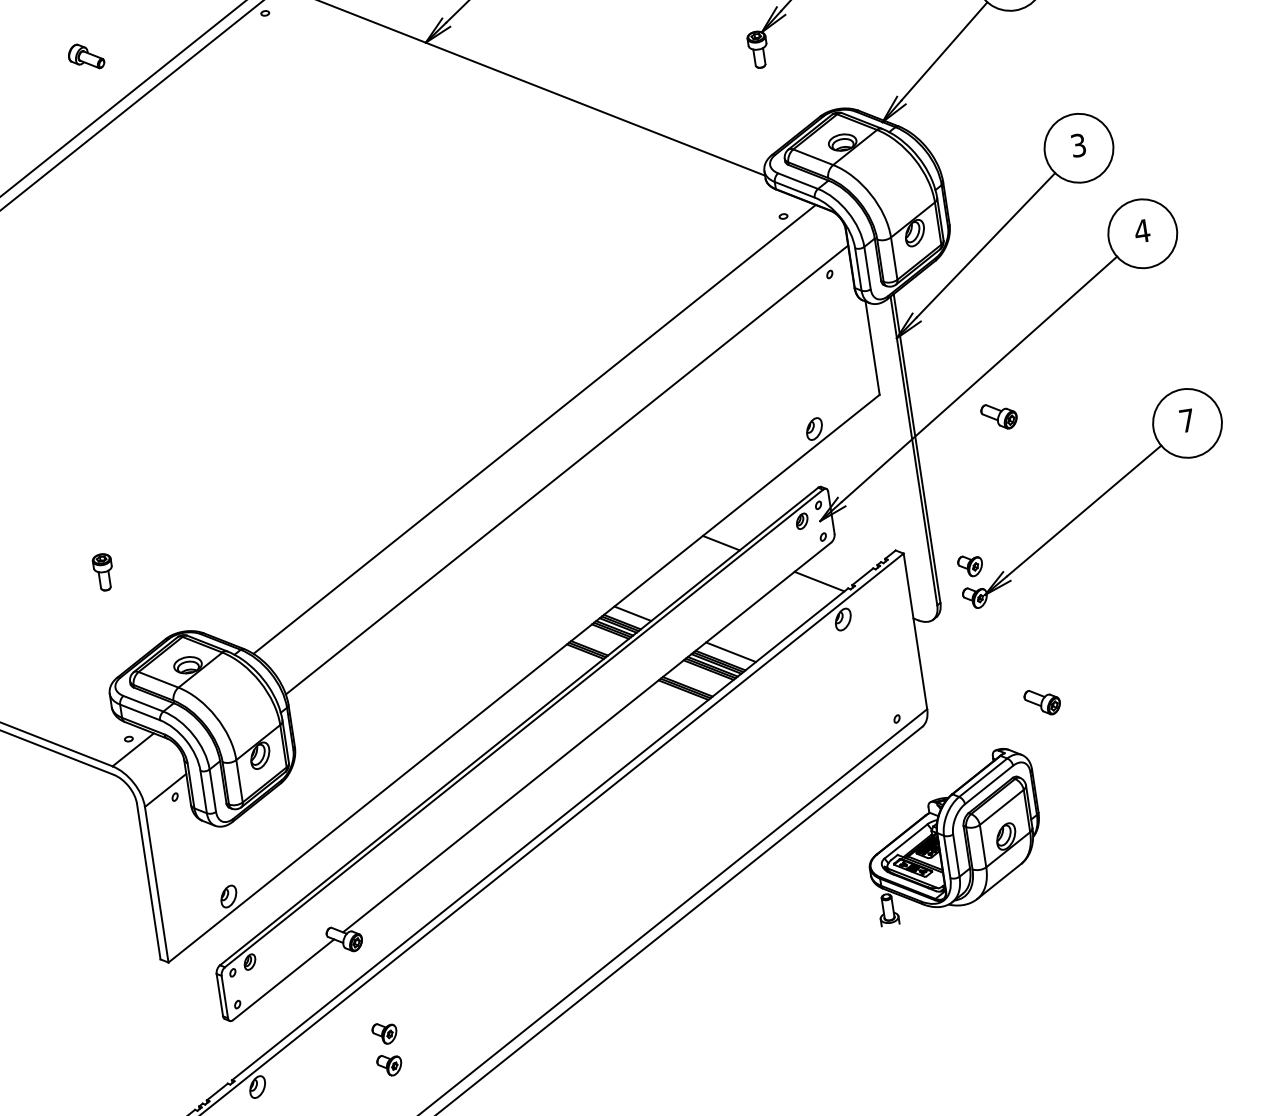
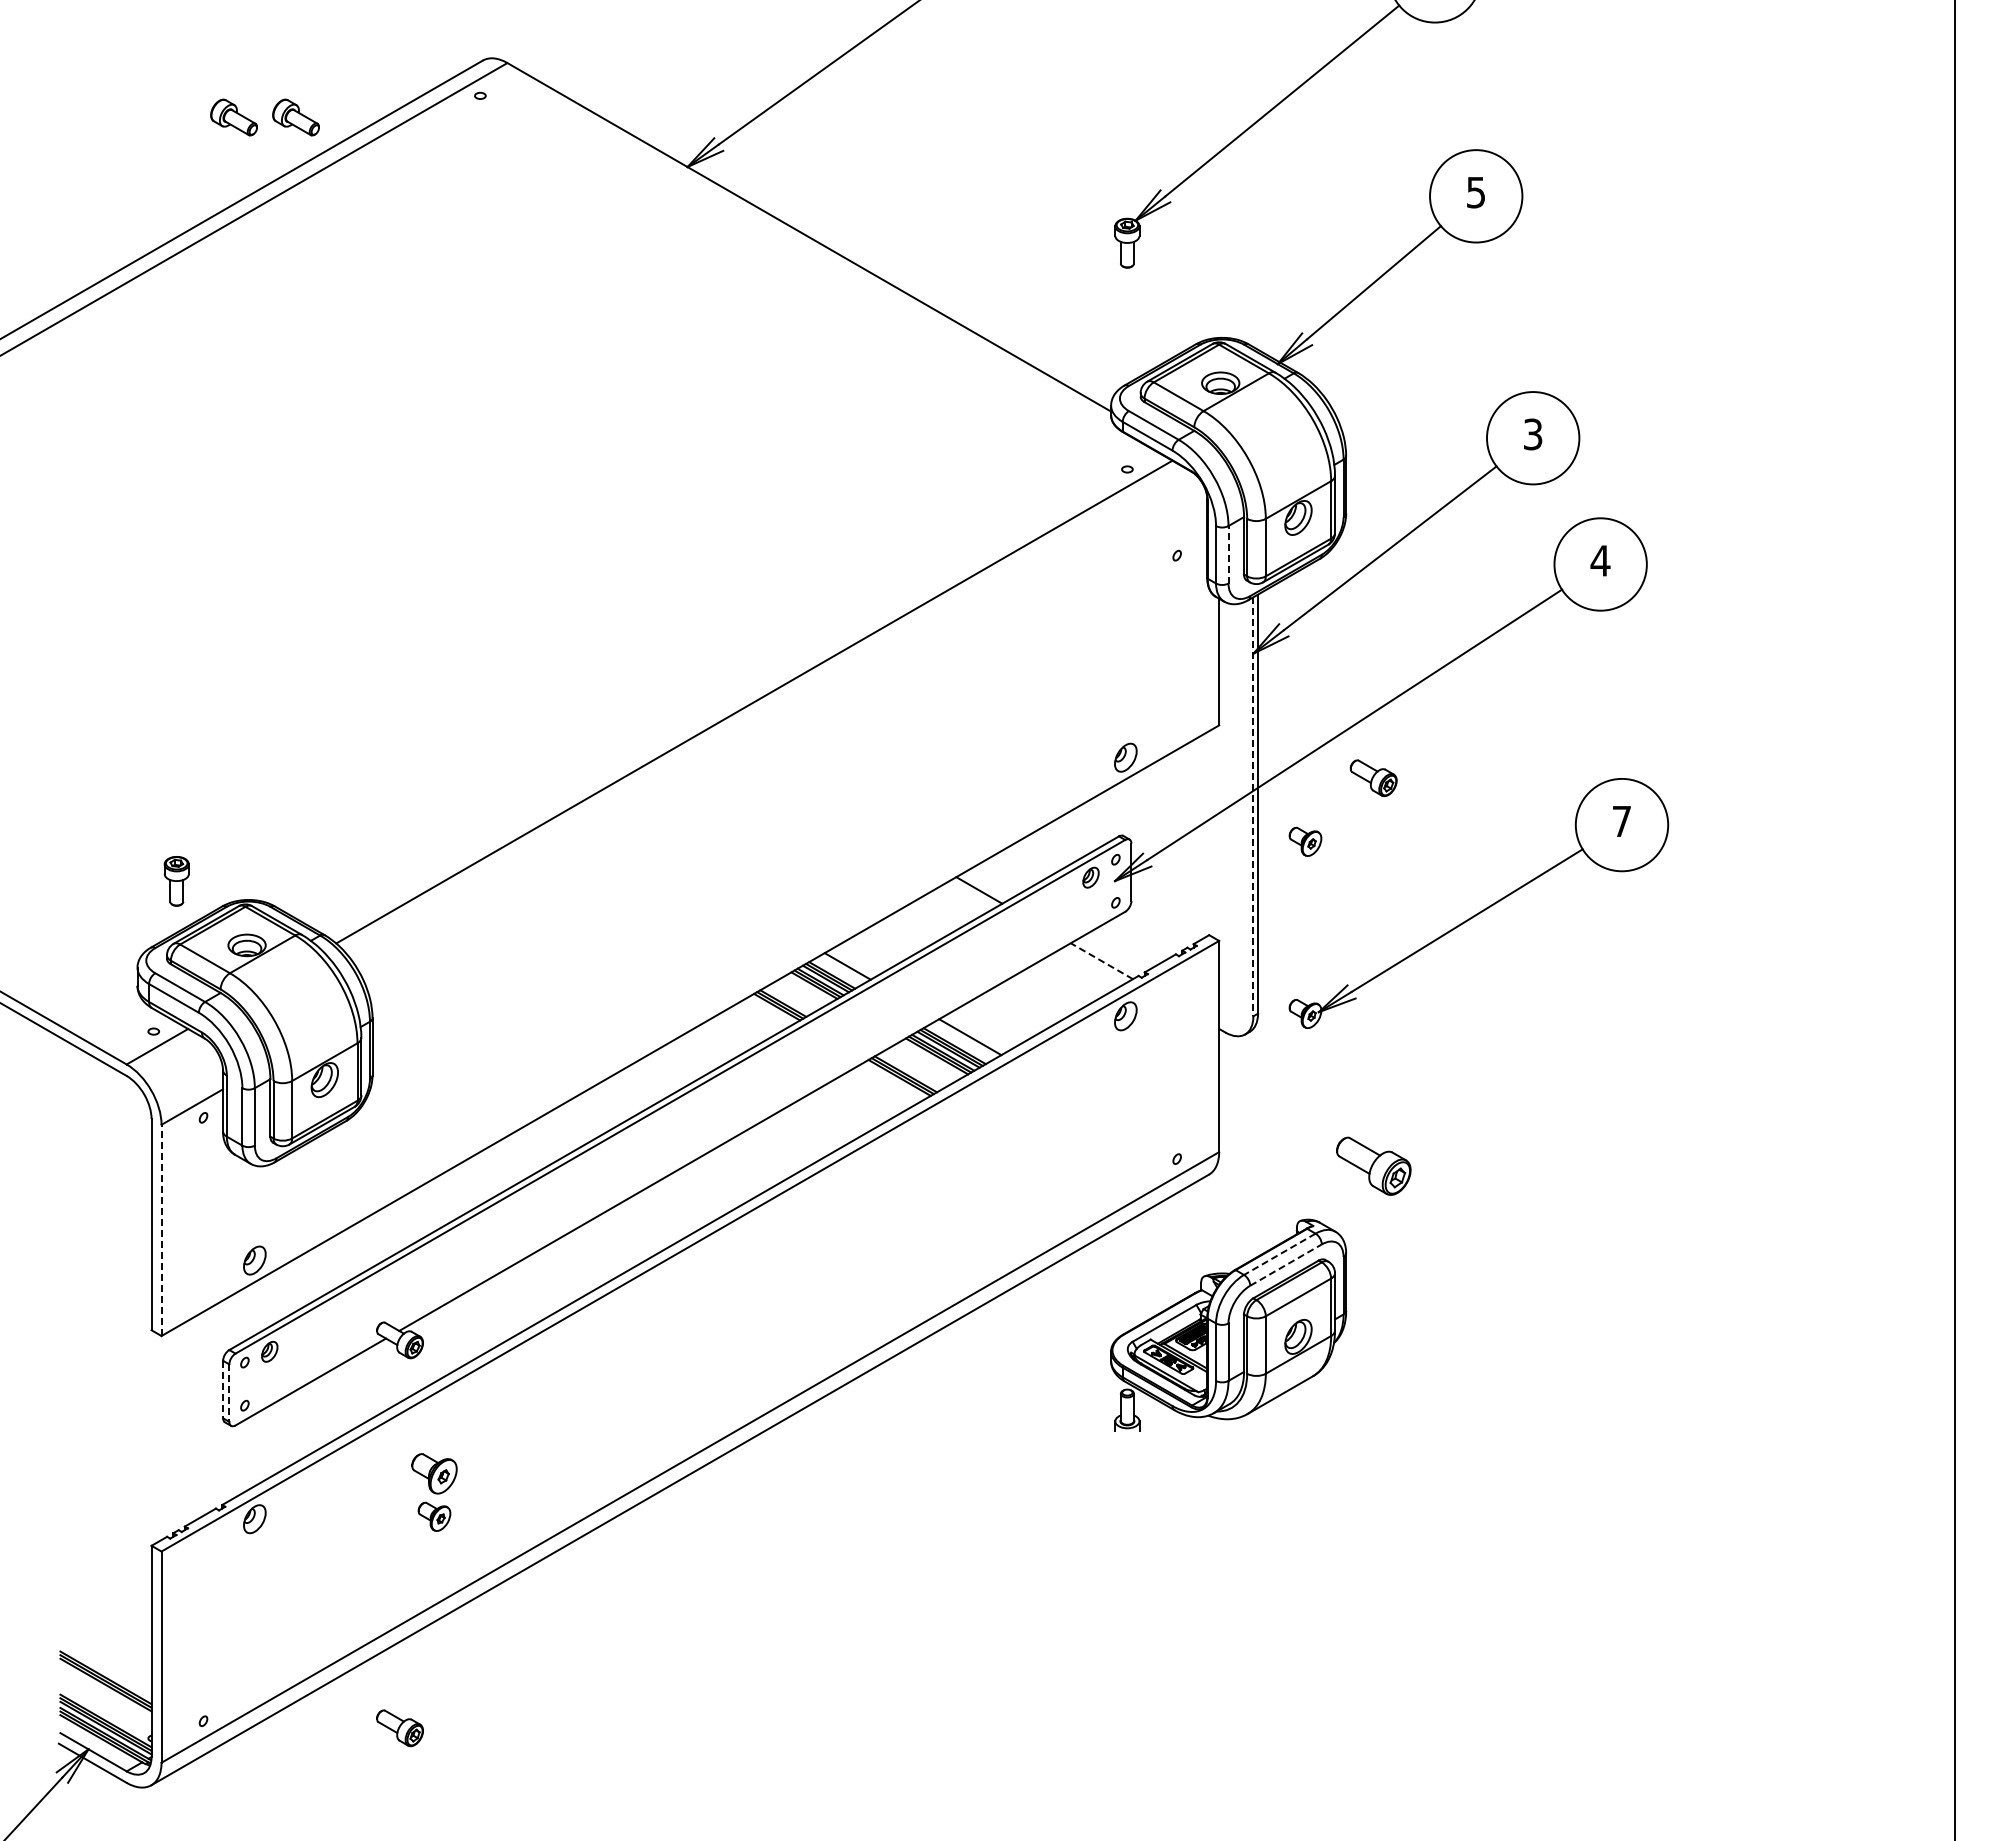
part: (131, 49) -> (295, 117), added
line: (867, 267) -> (1228, 554), solid -> dashed
line: (913, 450) -> (1253, 806), solid -> dashed
line: (567, 470) -> (789, 762), removed
part: (970, 565) -> (1305, 841), moved
part: (103, 572) -> (176, 881), moved
line: (819, 581) -> (1101, 961), solid -> dashed
part: (1042, 701) -> (1373, 1165), size x1.6
line: (983, 777) -> (1279, 1254), solid -> dashed
line: (989, 784) -> (1286, 1264), solid -> dashed
line: (156, 884) -> (161, 1230), solid -> dashed
line: (220, 995) -> (223, 1389), solid -> dashed
line: (224, 997) -> (229, 1393), solid -> dashed
part: (384, 1033) -> (434, 1473), size x1.4

